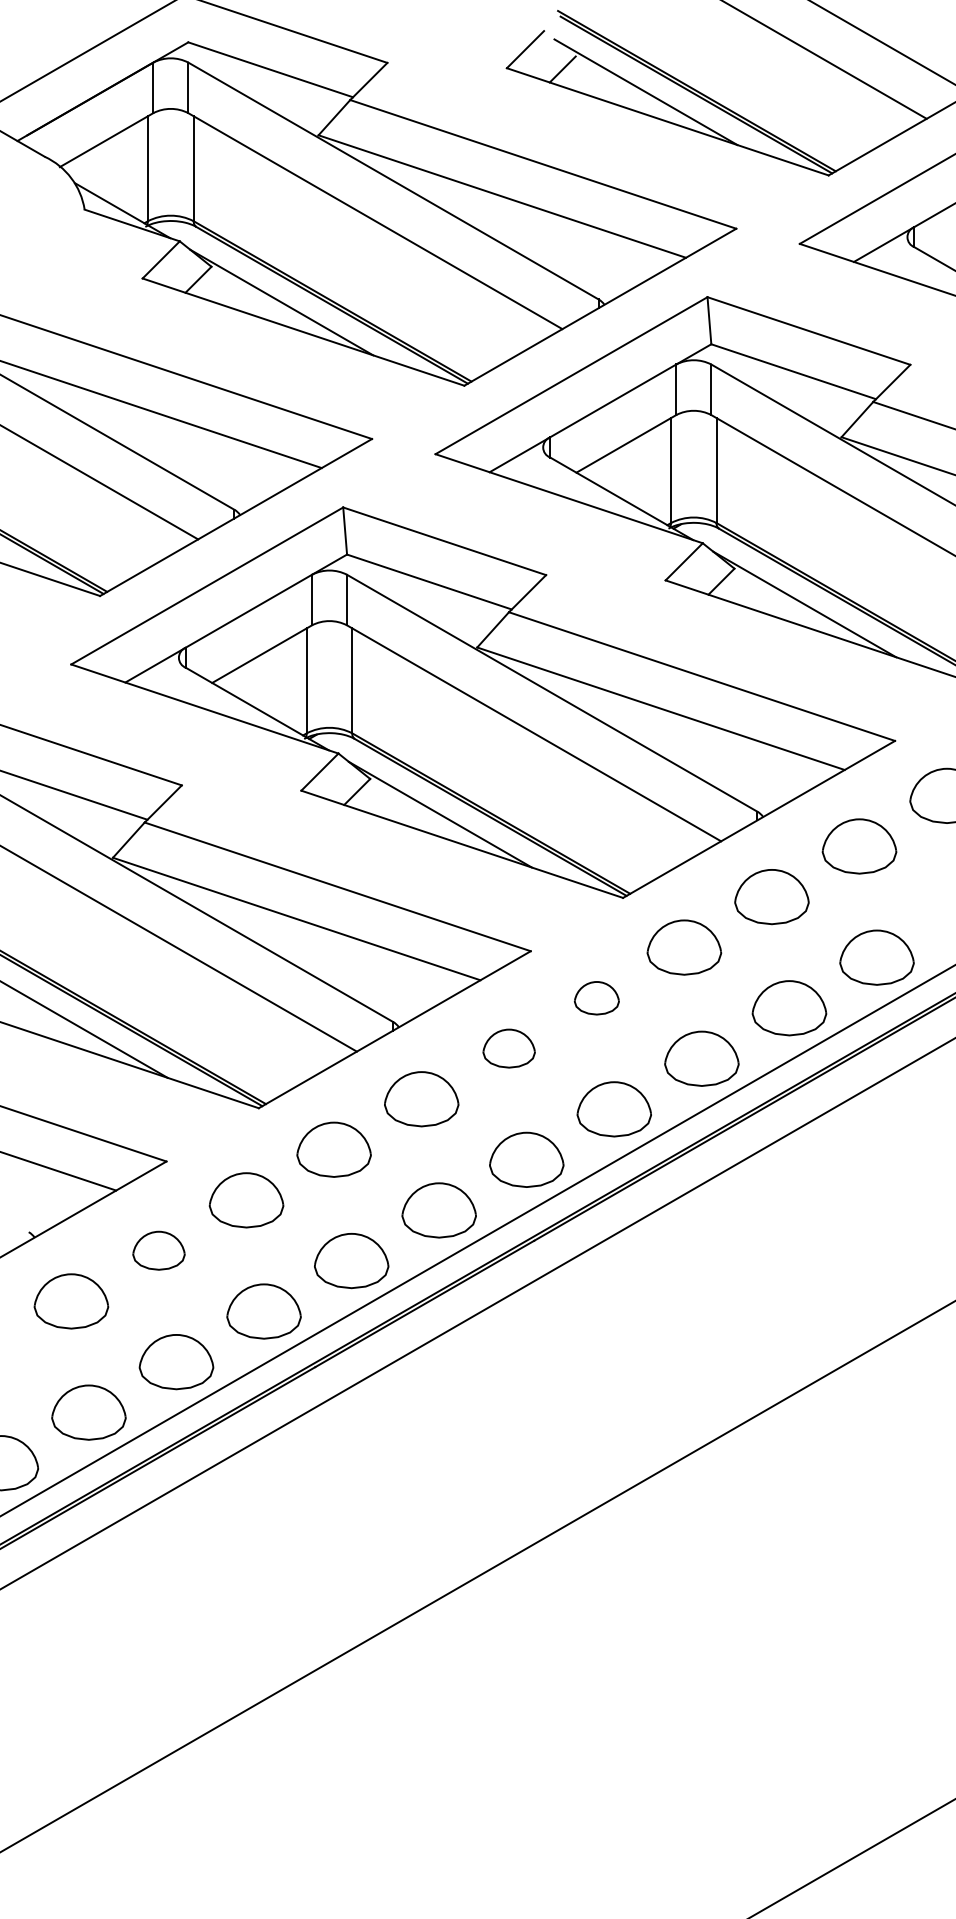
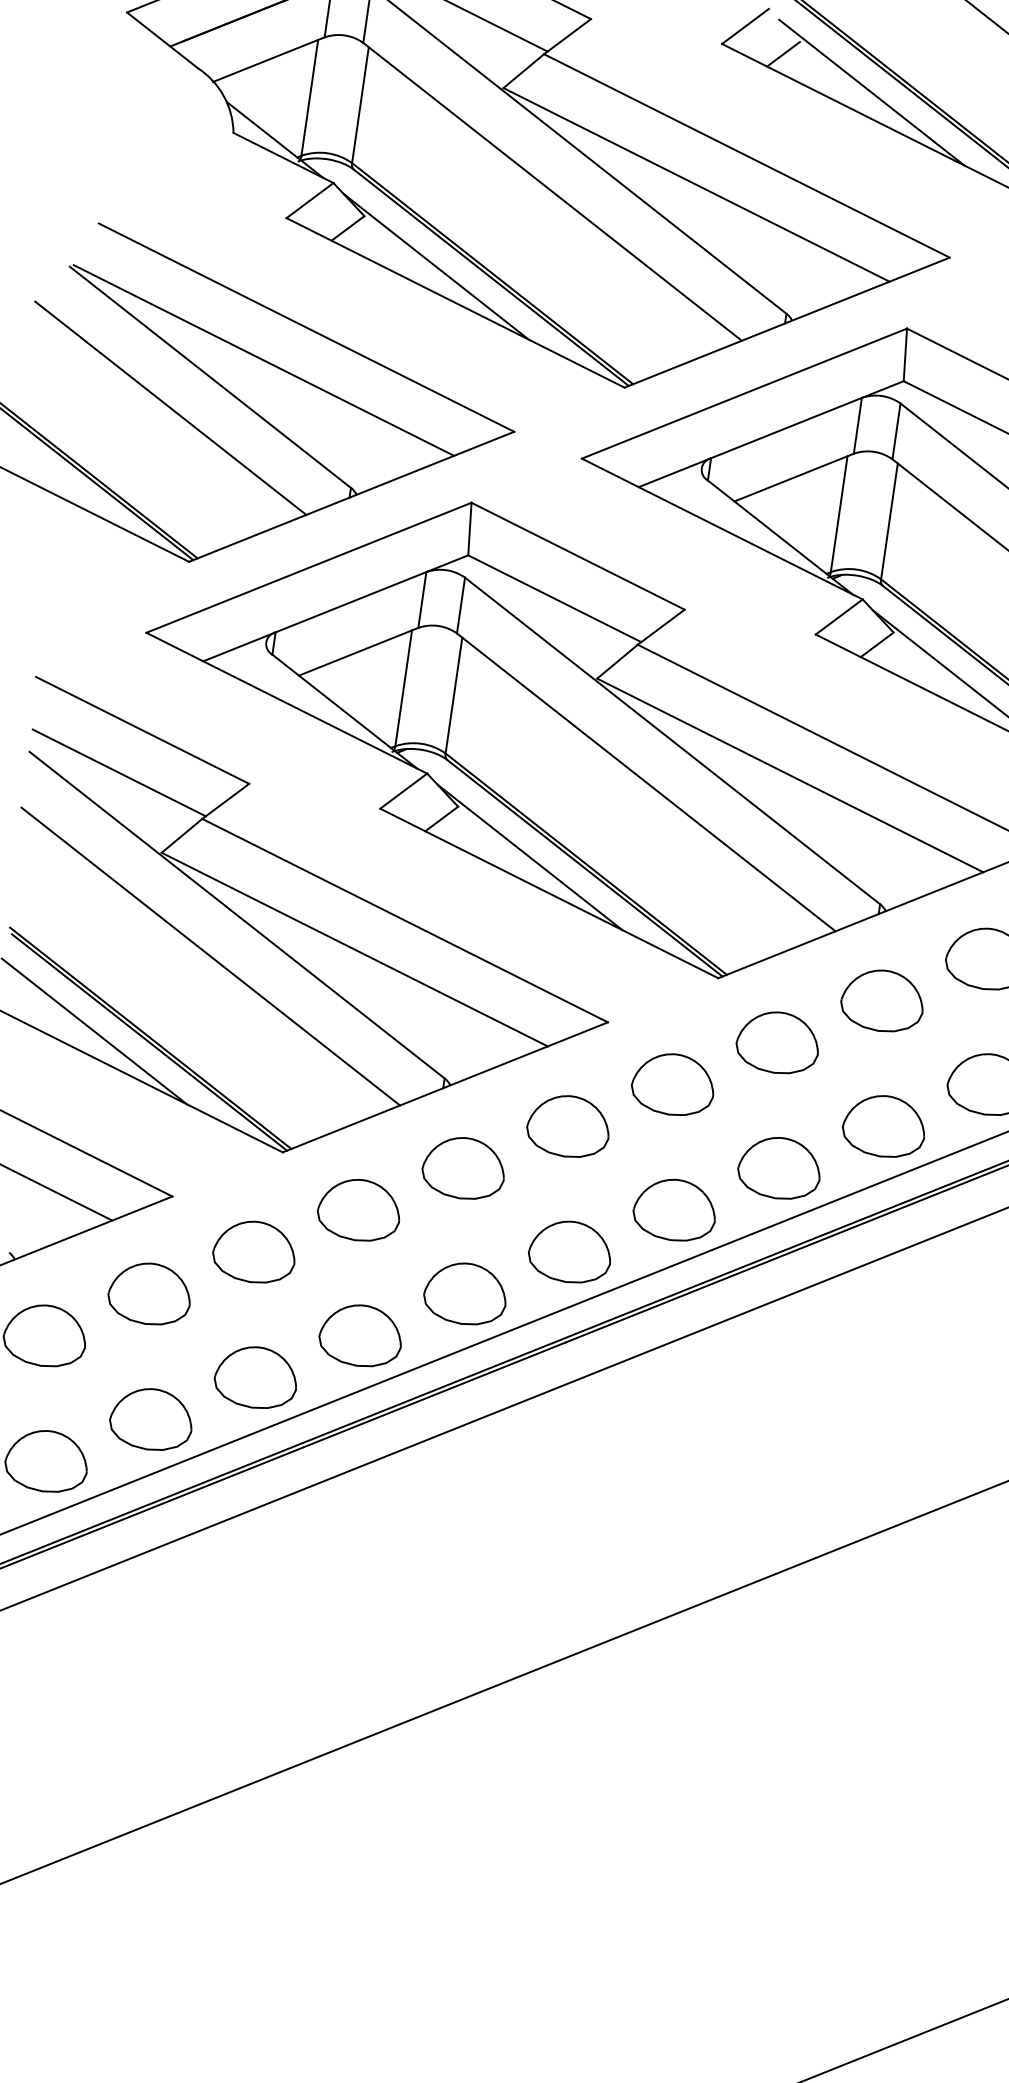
part: (596, 998) -> (672, 1084), size x1.67
part: (508, 1048) -> (567, 1126), size x1.43
part: (158, 1250) -> (149, 1293), size x1.43

